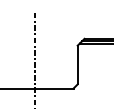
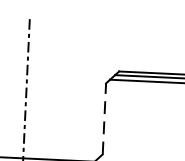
line: (77, 64) -> (104, 117), solid -> dashed

